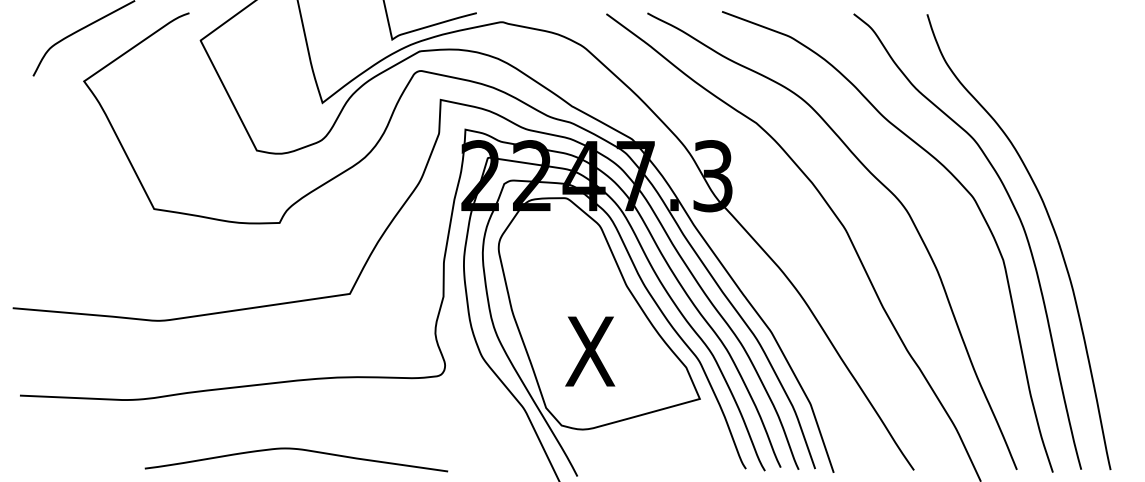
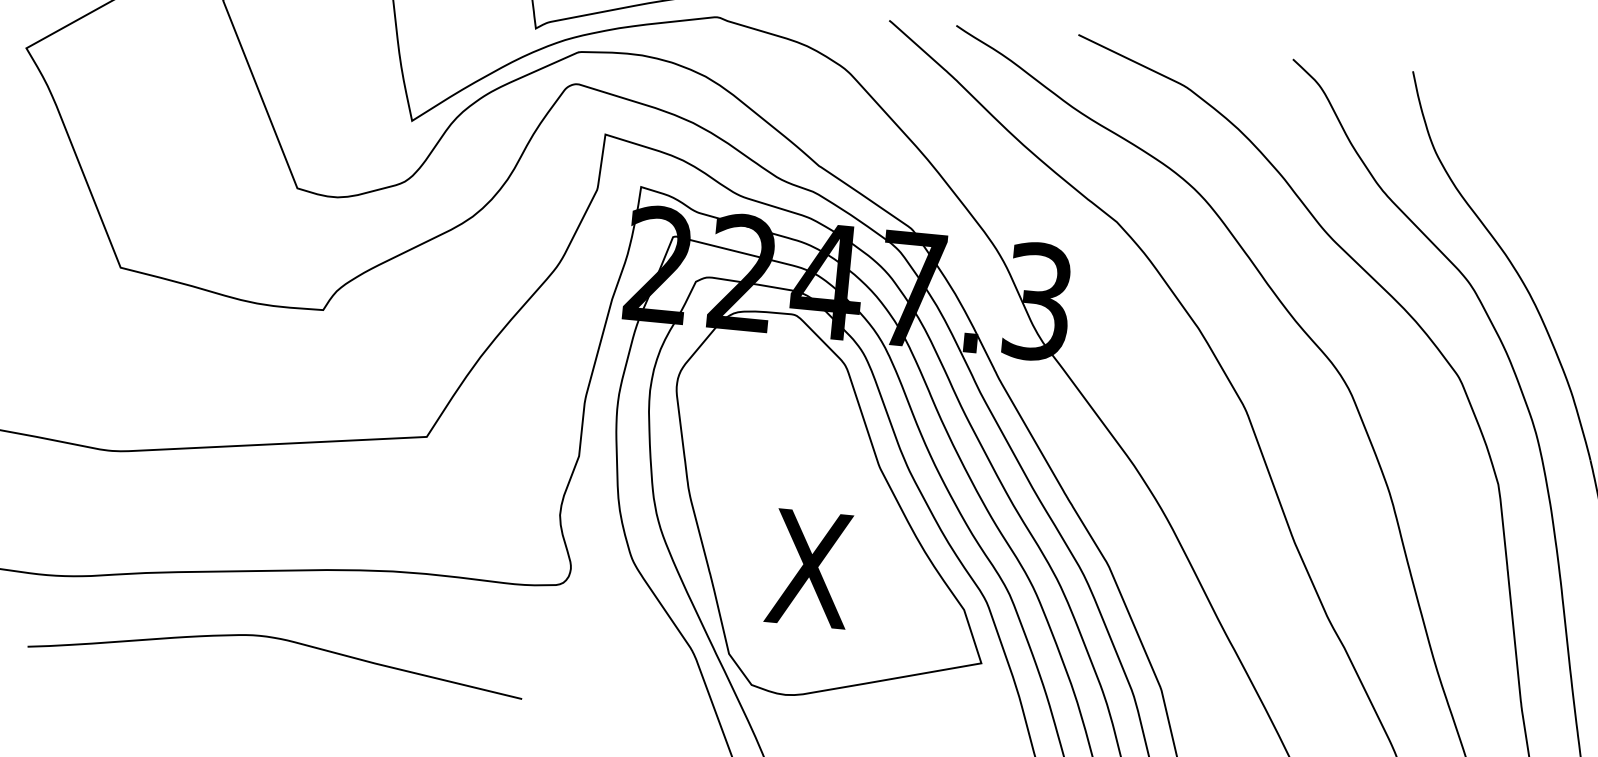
curve: (298, 450) -> (281, 641), moved

